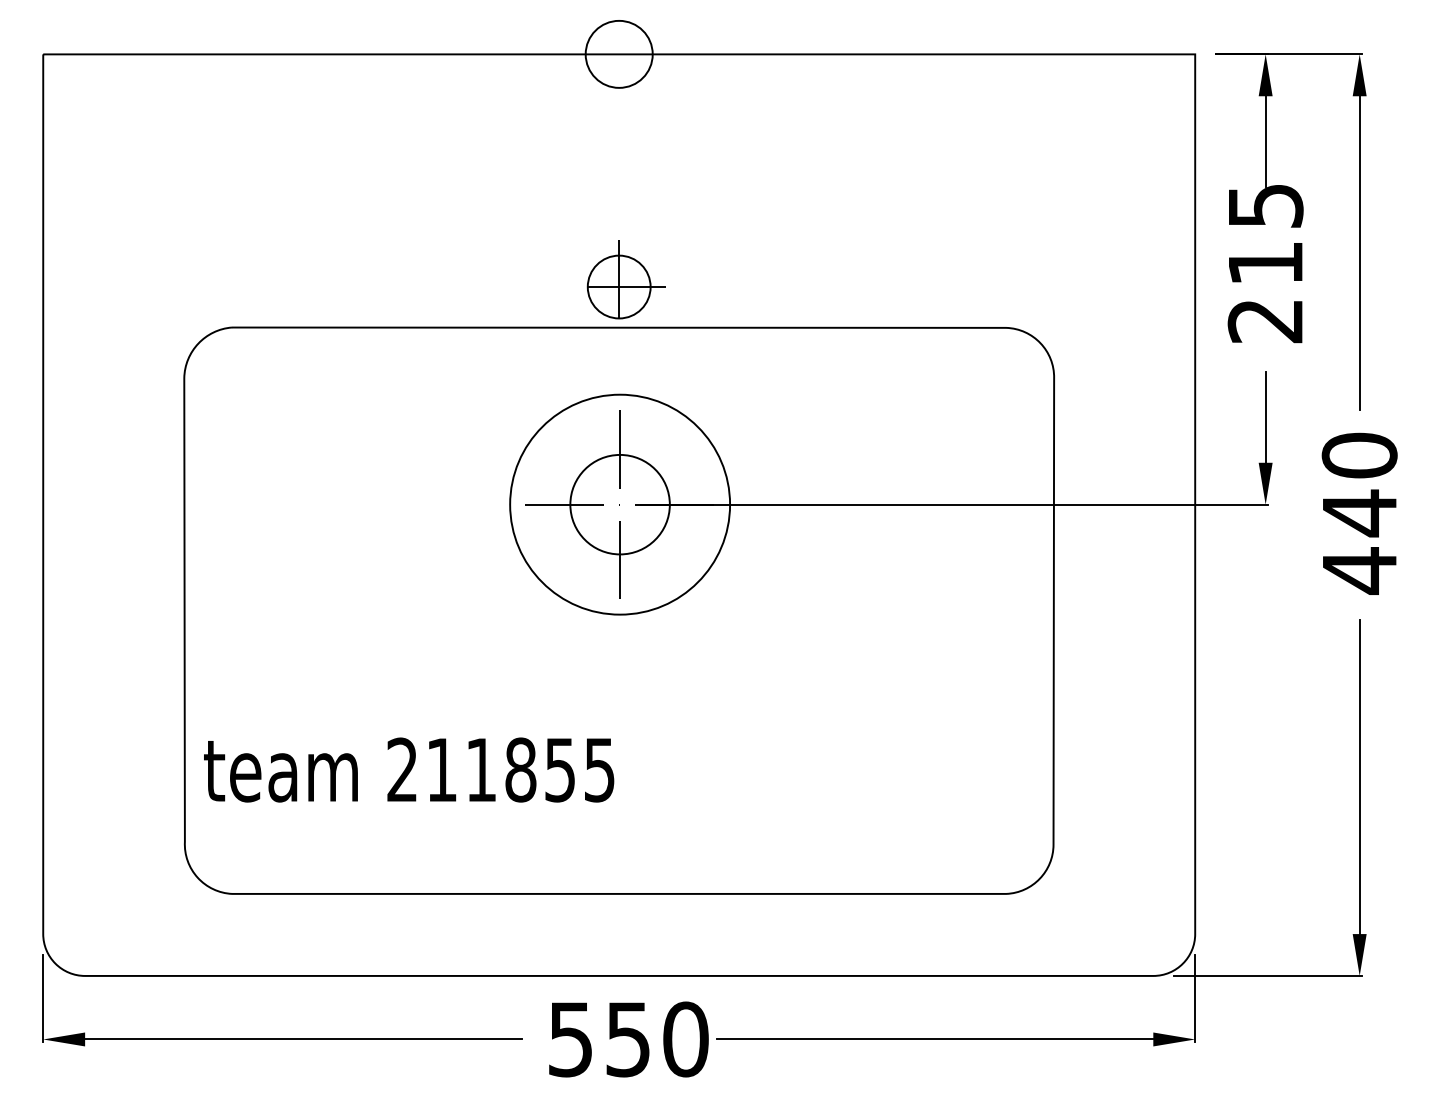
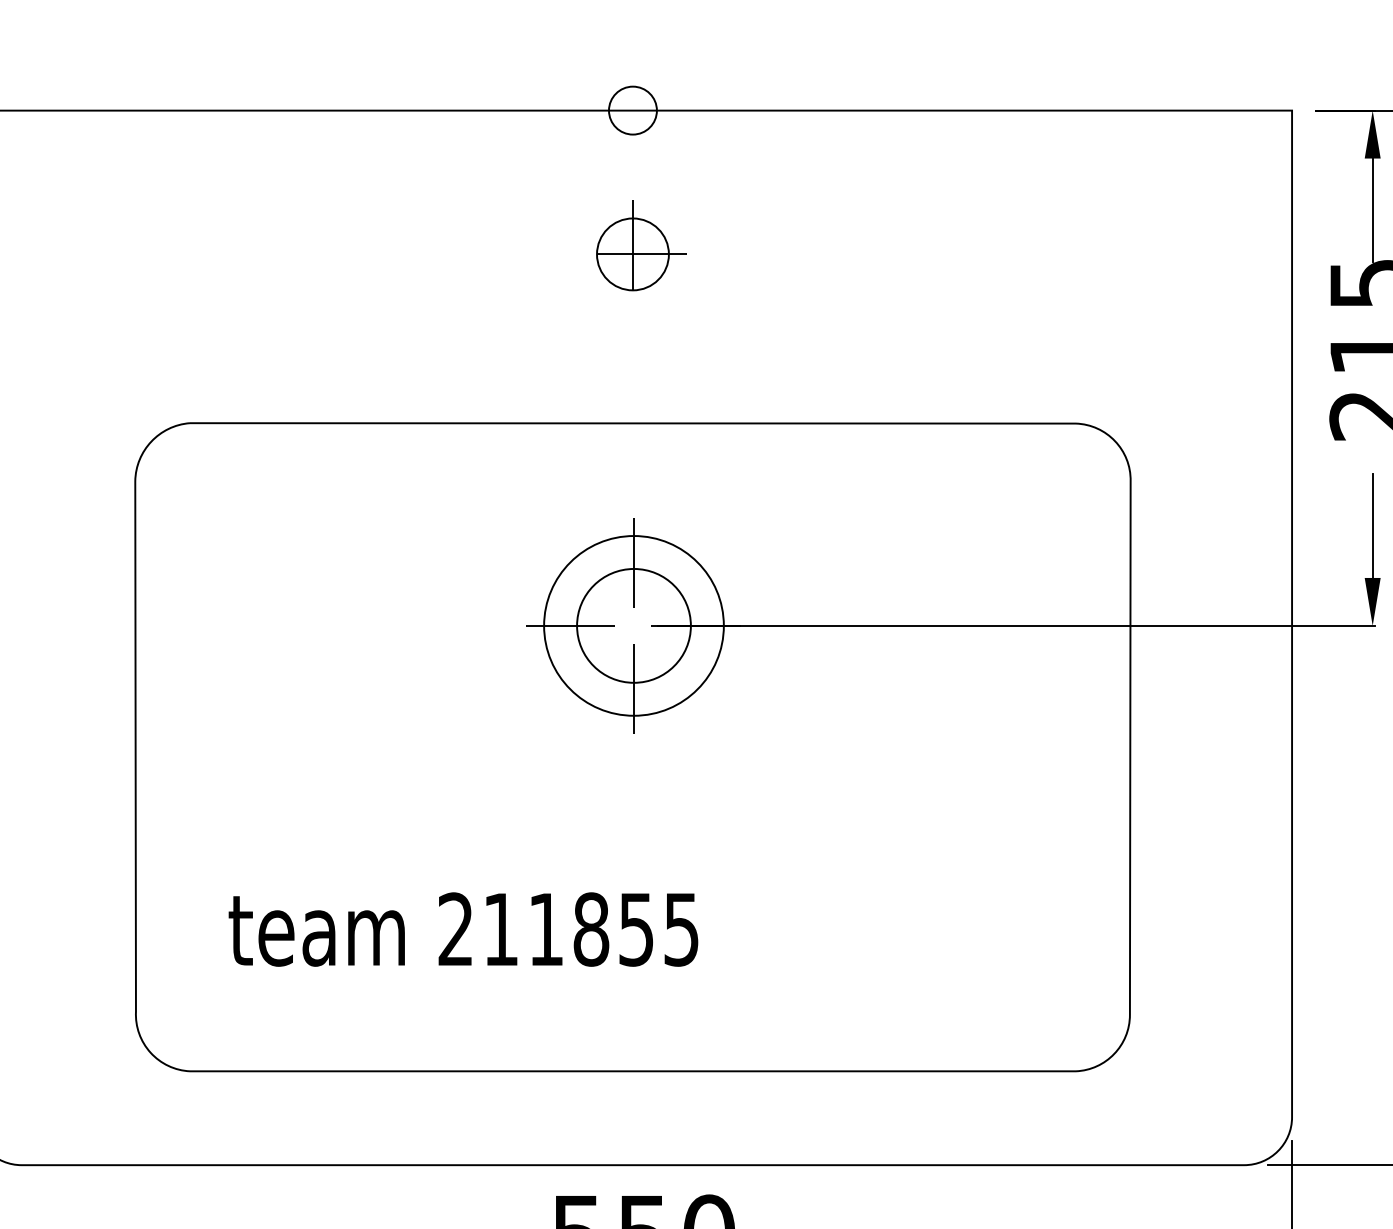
circle: (619, 54) -> (633, 110), size x0.62
part: (625, 279) -> (640, 245), moved
circle: (619, 504) -> (633, 625), size x0.71
text: (409, 769) -> (463, 928), moved

